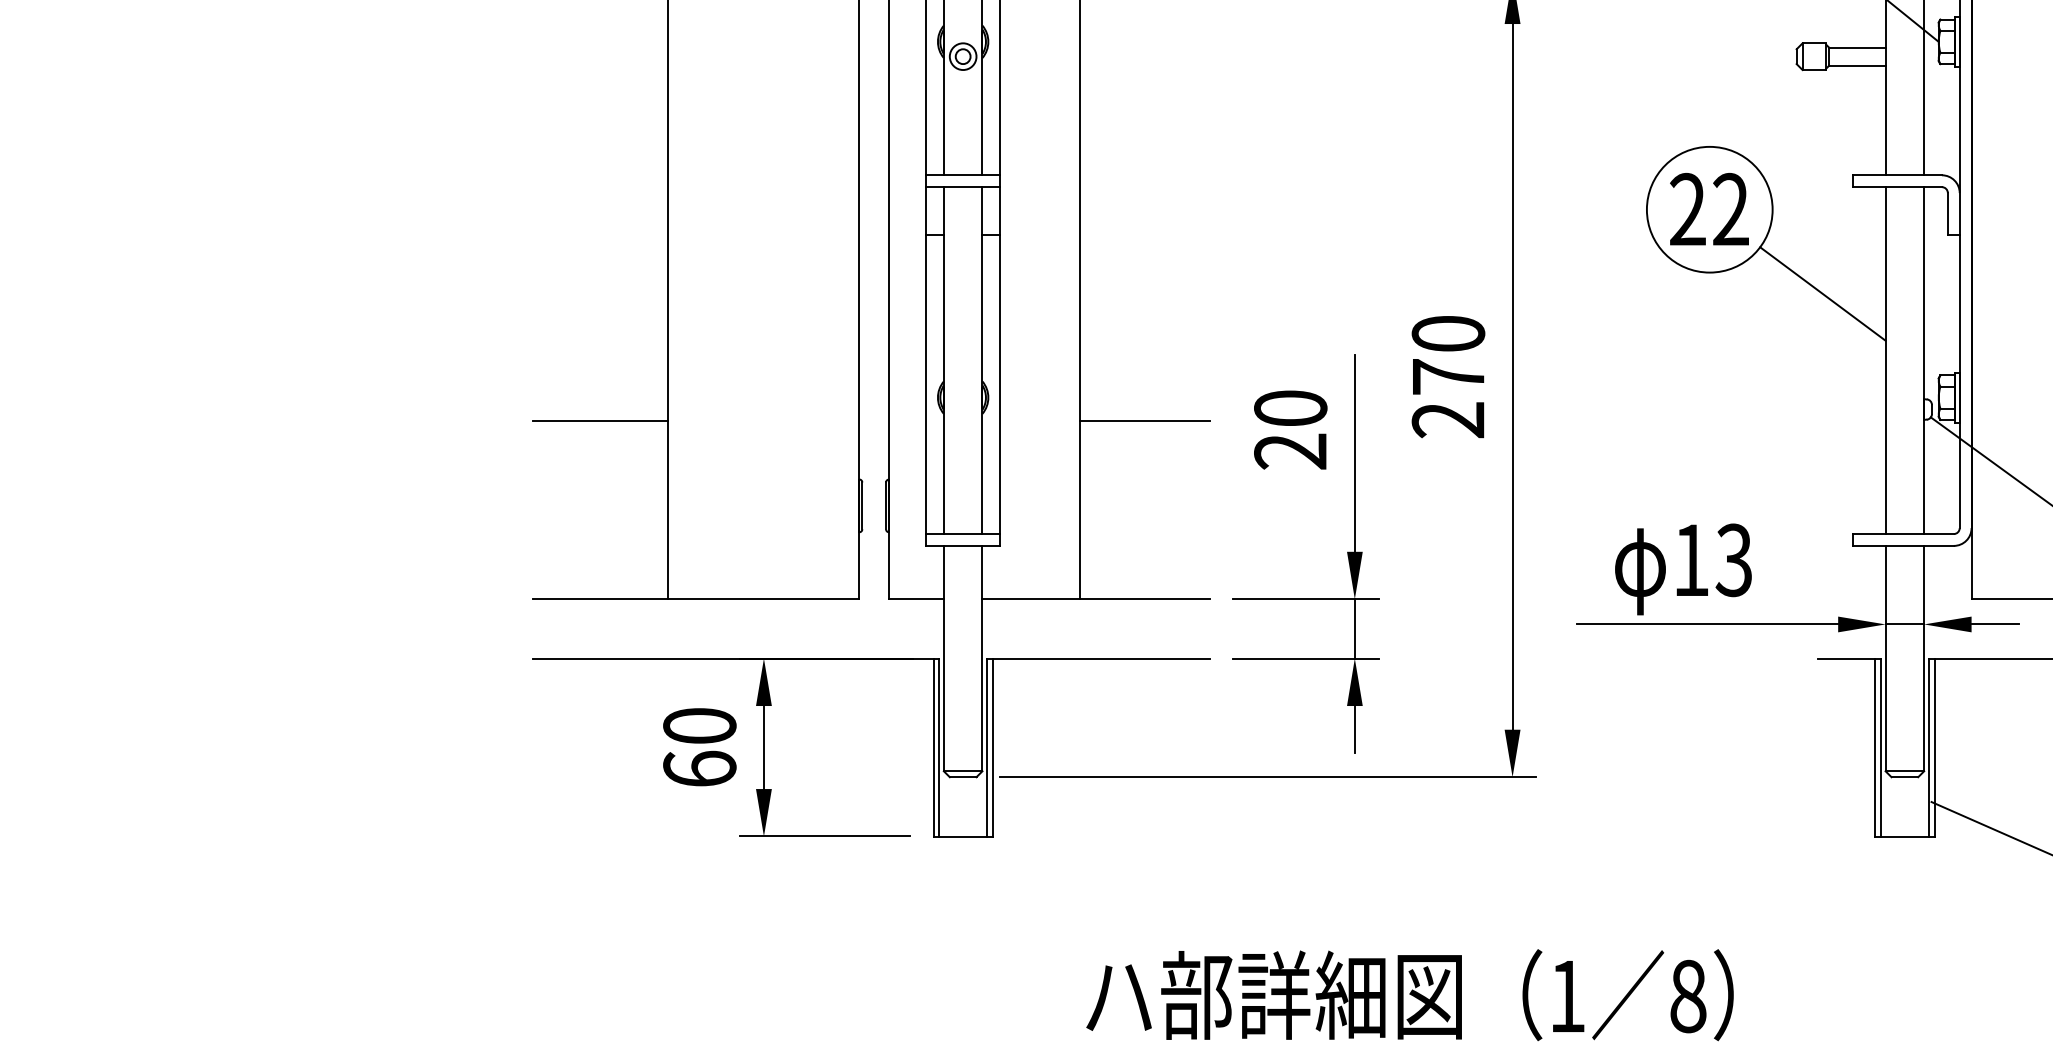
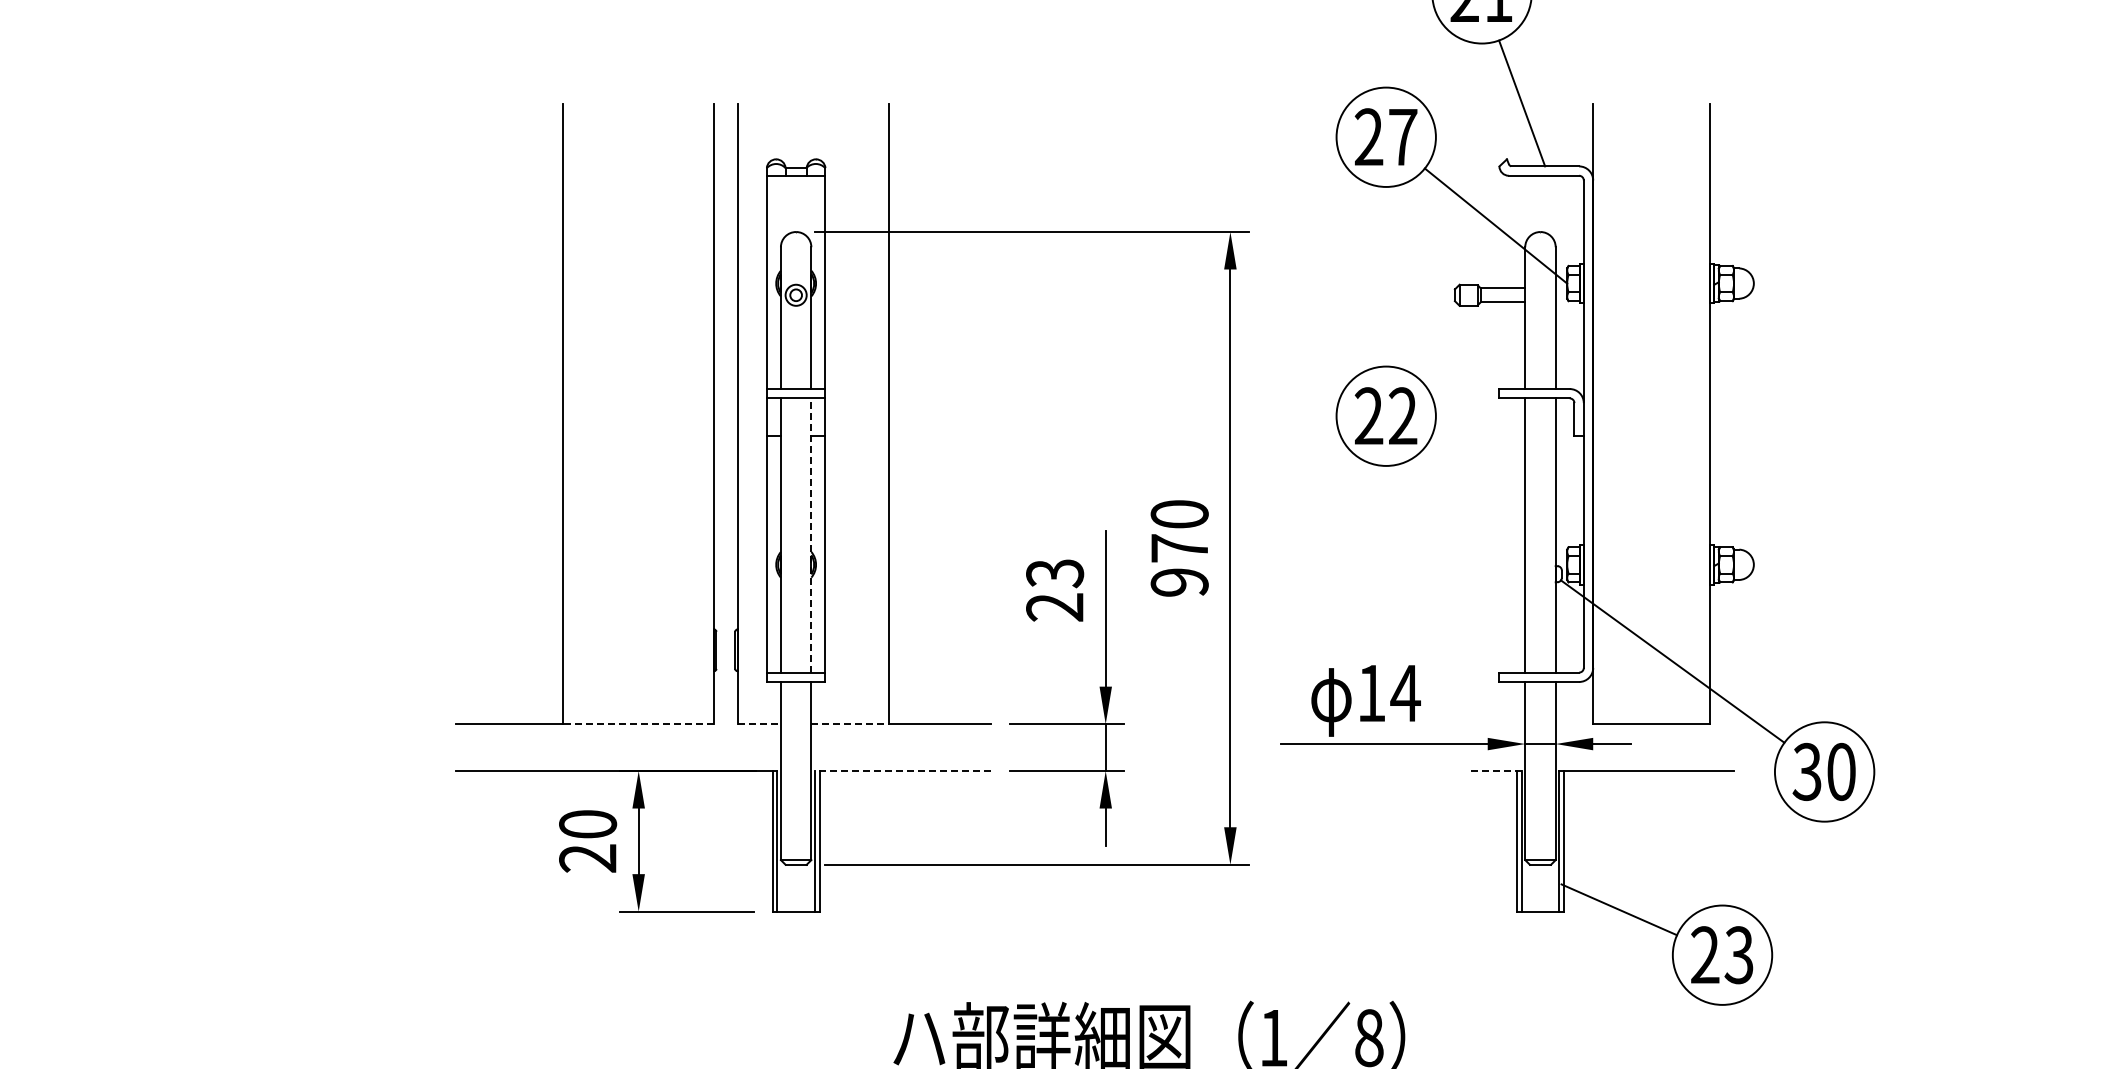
line: (1822, 293) -> (1475, 482), removed
line: (982, 360) -> (811, 535), solid -> dashed
text: (1291, 408) -> (1055, 573), 20 -> 23
text: (1448, 420) -> (1179, 582), 270 -> 970
line: (600, 421) -> (509, 583), removed
line: (1144, 421) -> (939, 583), removed
text: (1734, 560) -> (1405, 693), 13 -> 14
line: (763, 599) -> (638, 724), solid -> dashed
line: (916, 599) -> (759, 724), solid -> dashed
line: (1031, 599) -> (850, 724), solid -> dashed
line: (1097, 659) -> (902, 771), solid -> dashed
line: (1849, 659) -> (1496, 771), solid -> dashed
text: (700, 769) -> (588, 858), 60 -> 20

